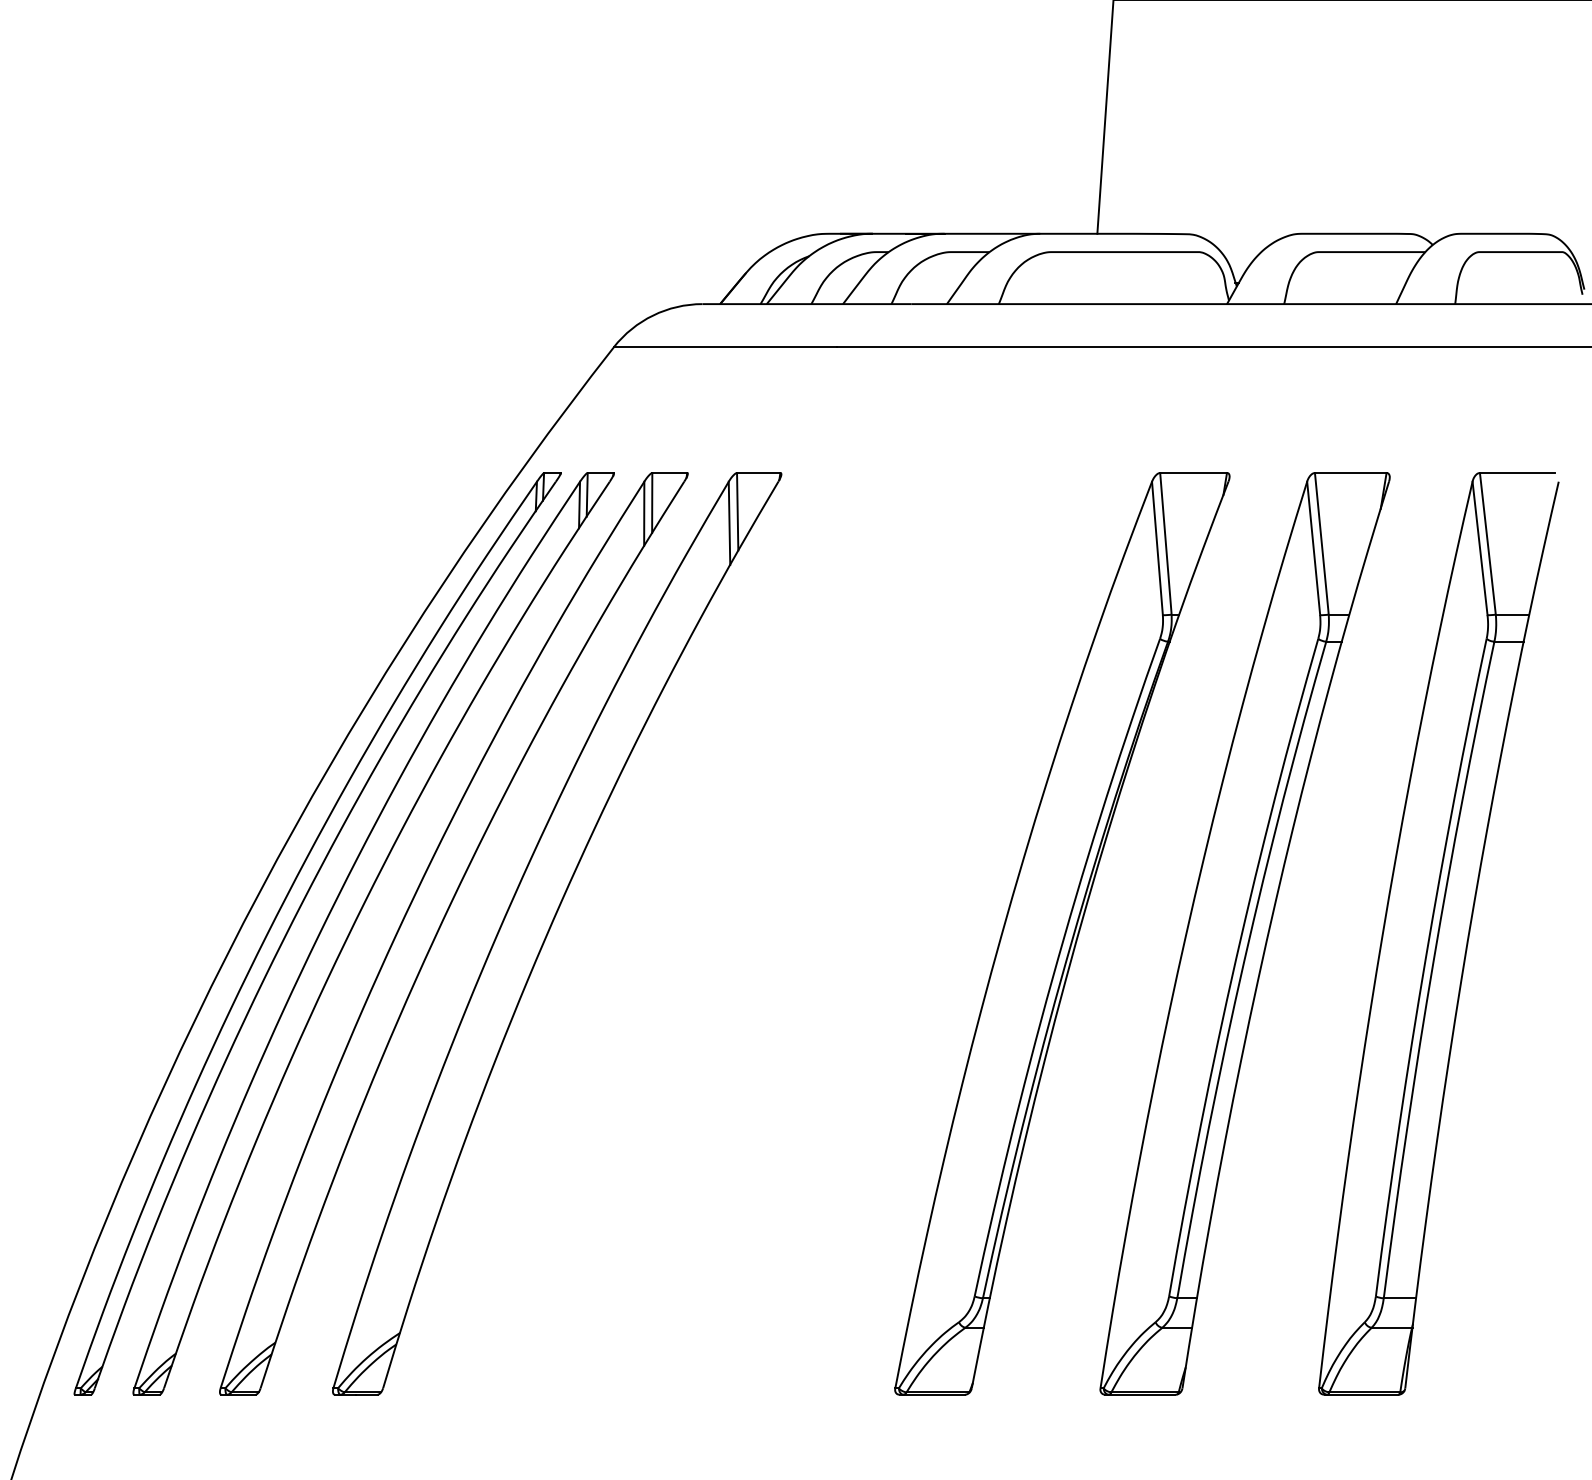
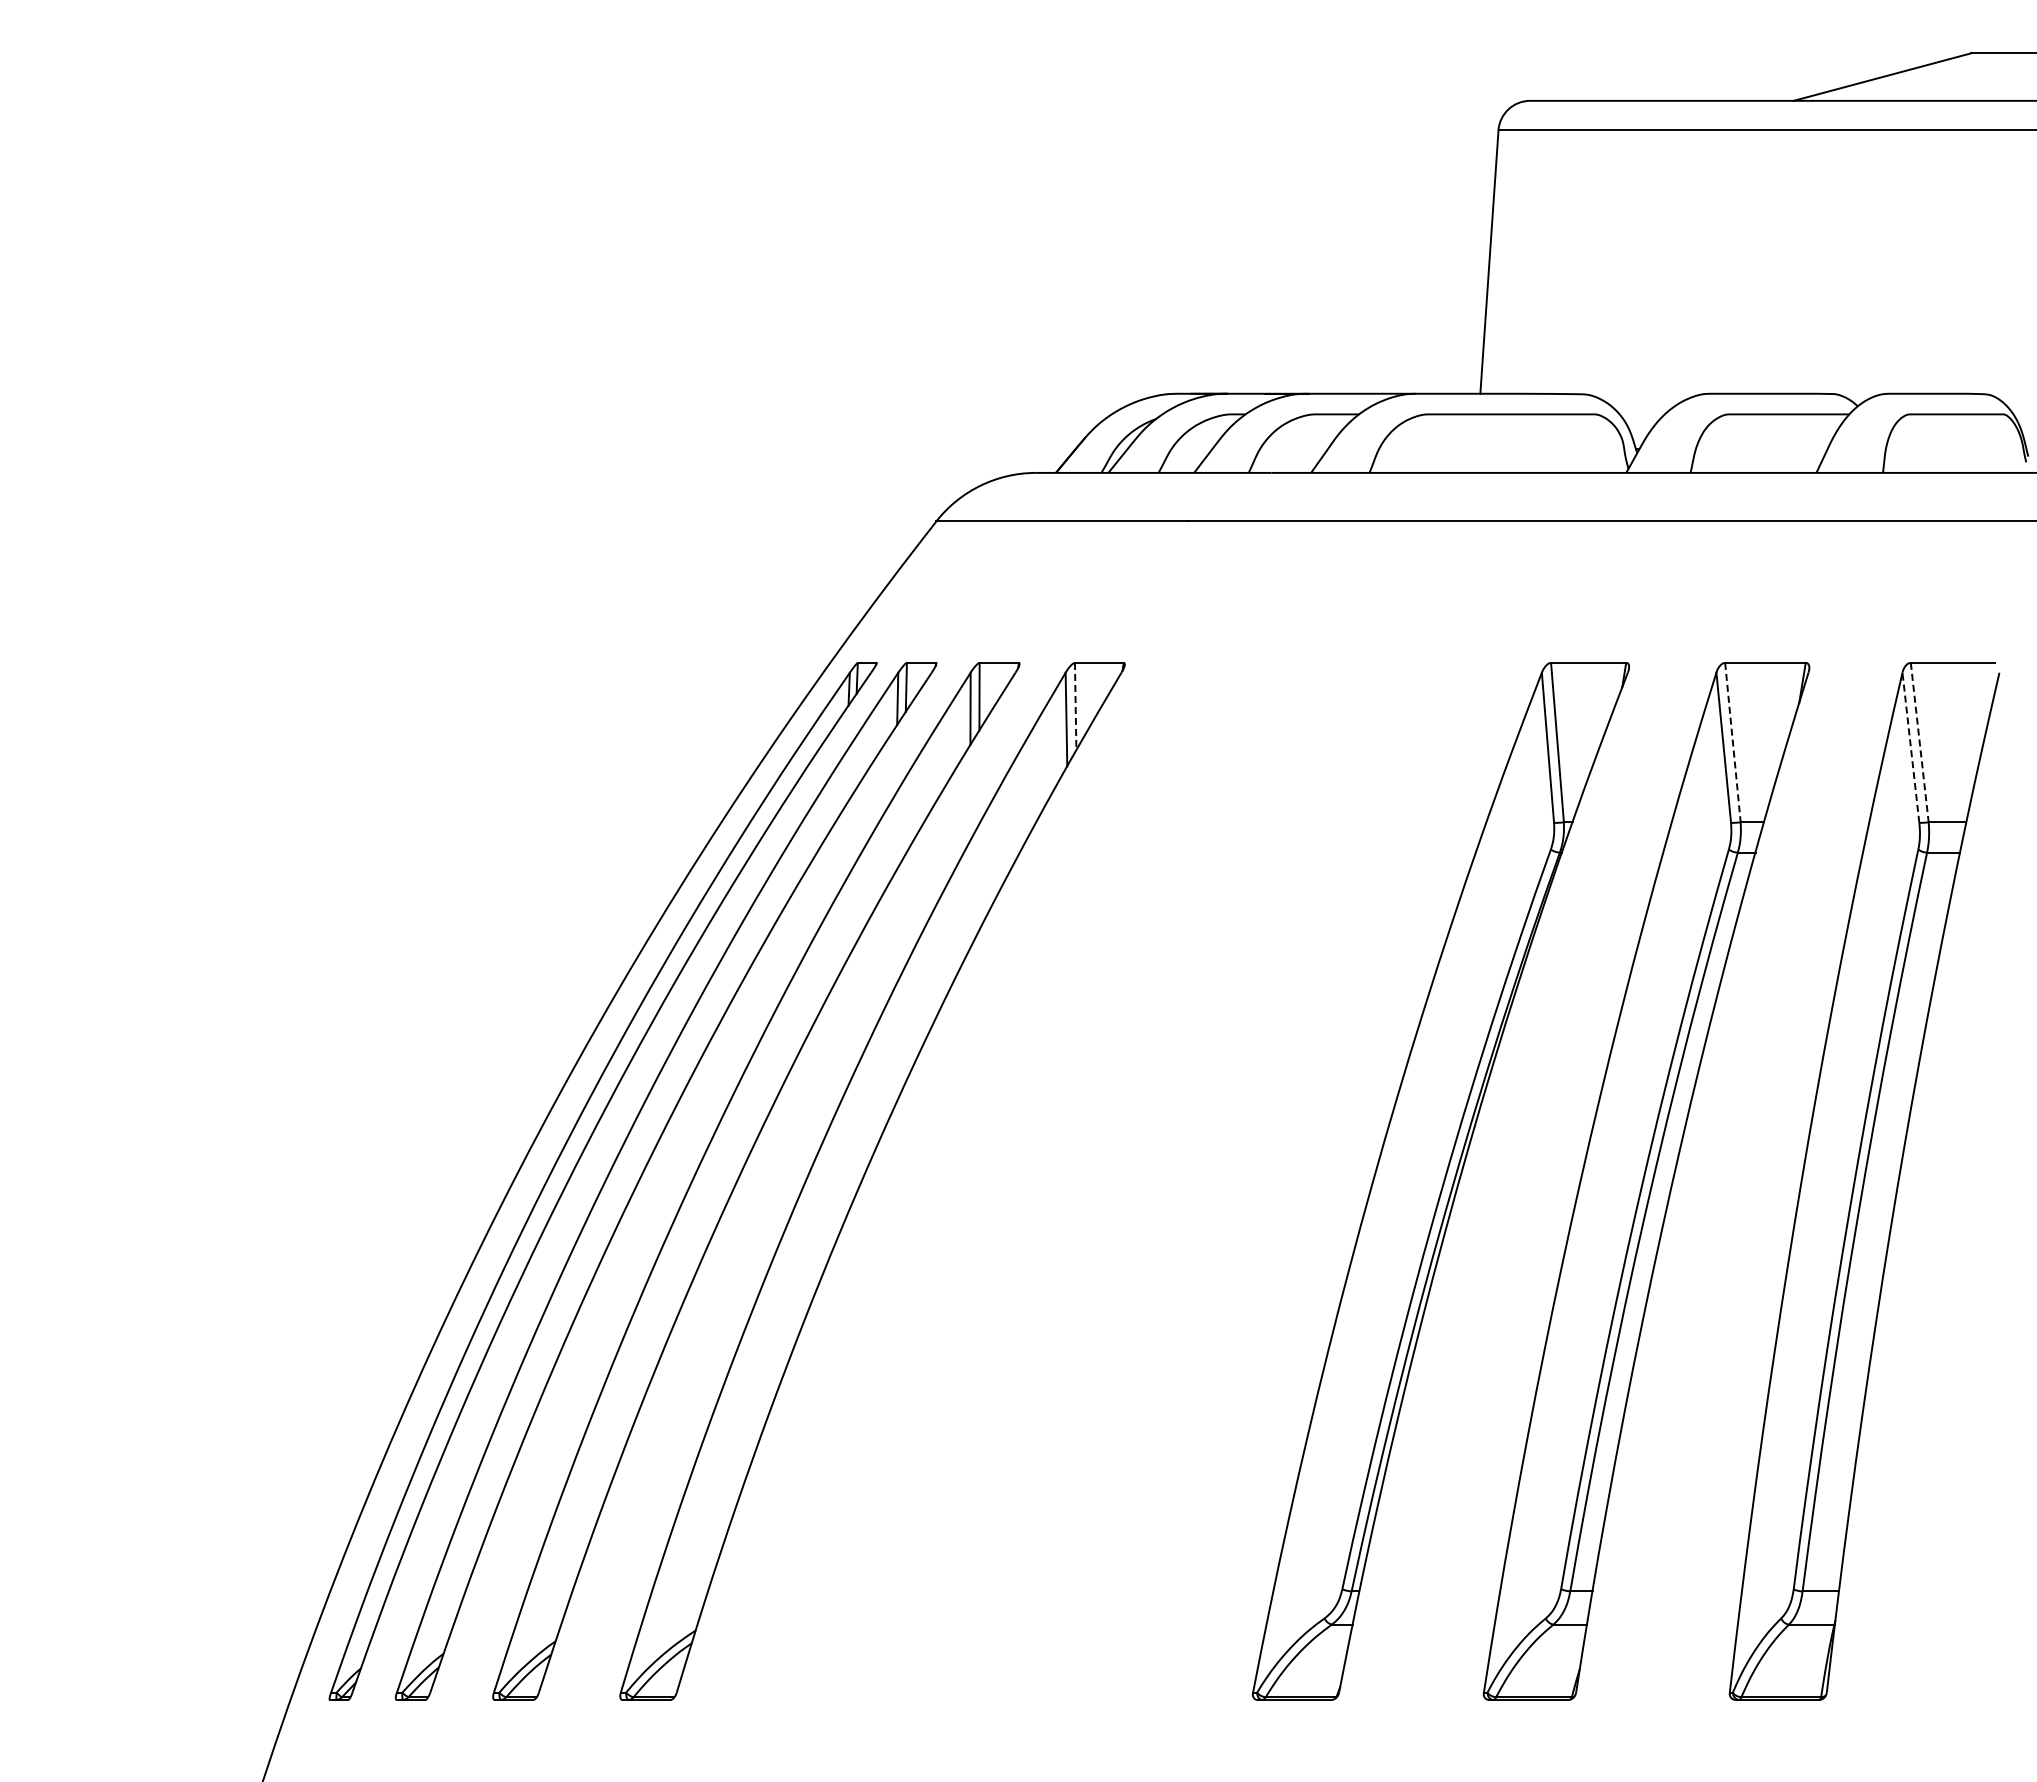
line: (737, 511) -> (1075, 706), solid -> dashed
line: (1321, 544) -> (1732, 743), solid -> dashed
line: (1487, 544) -> (1919, 743), solid -> dashed
line: (1479, 548) -> (1910, 747), solid -> dashed

